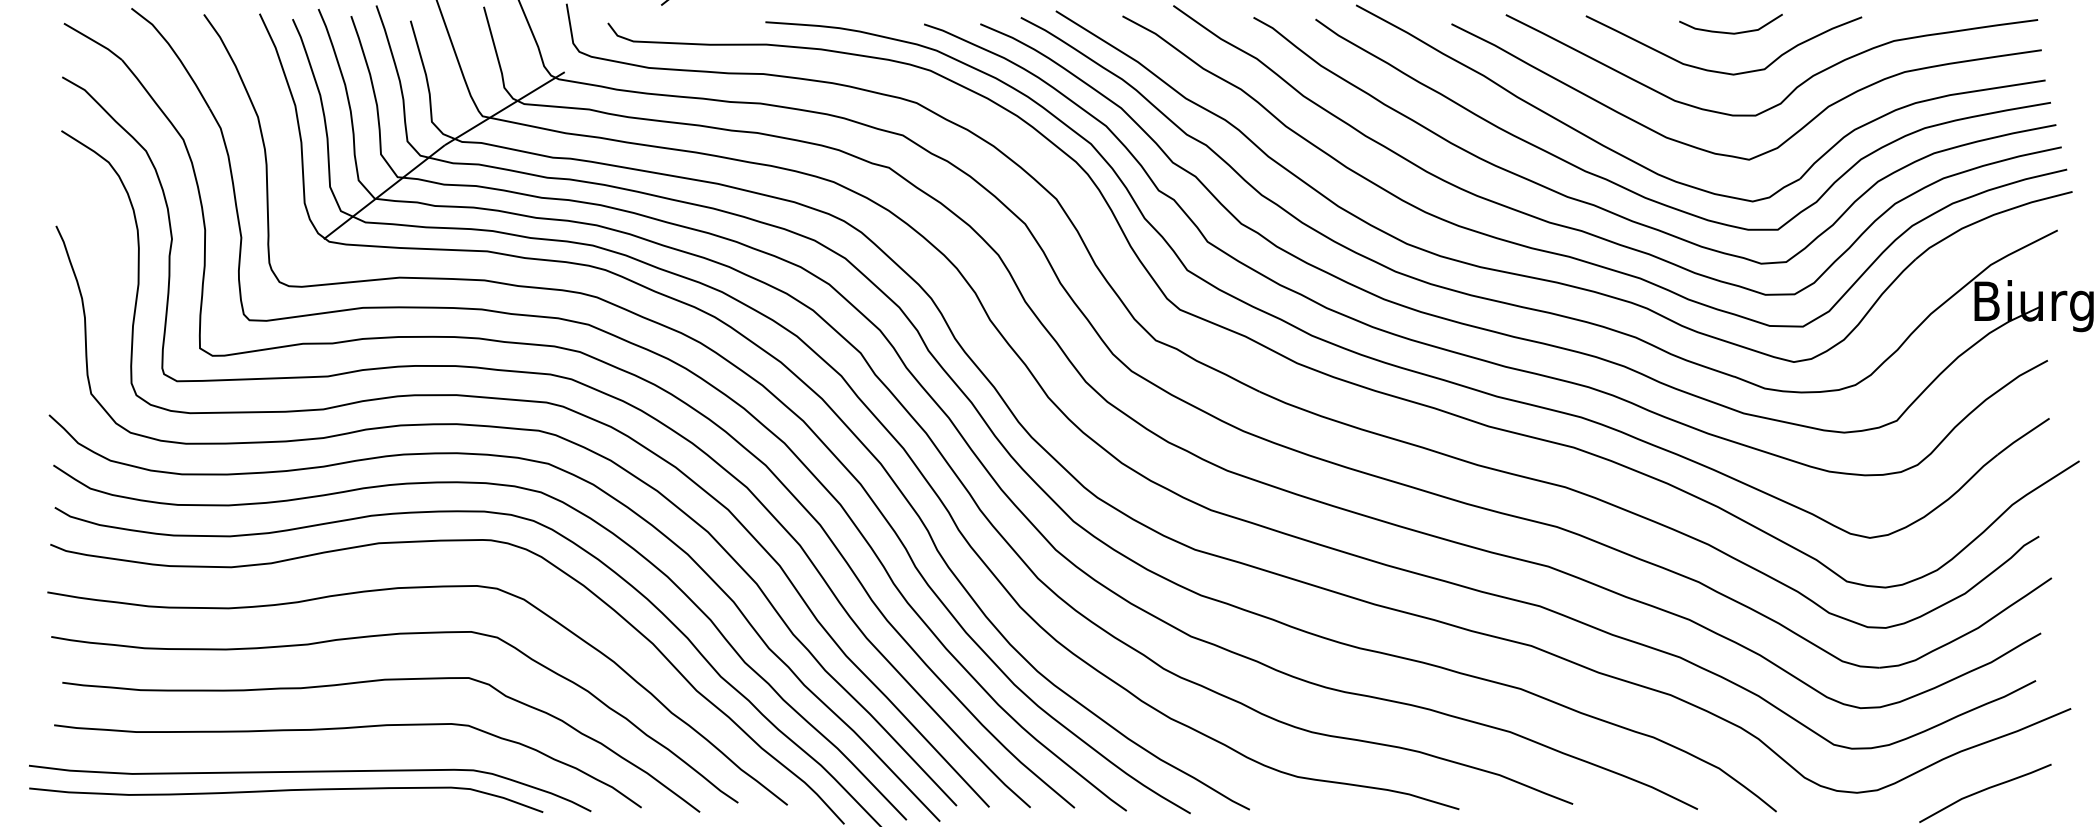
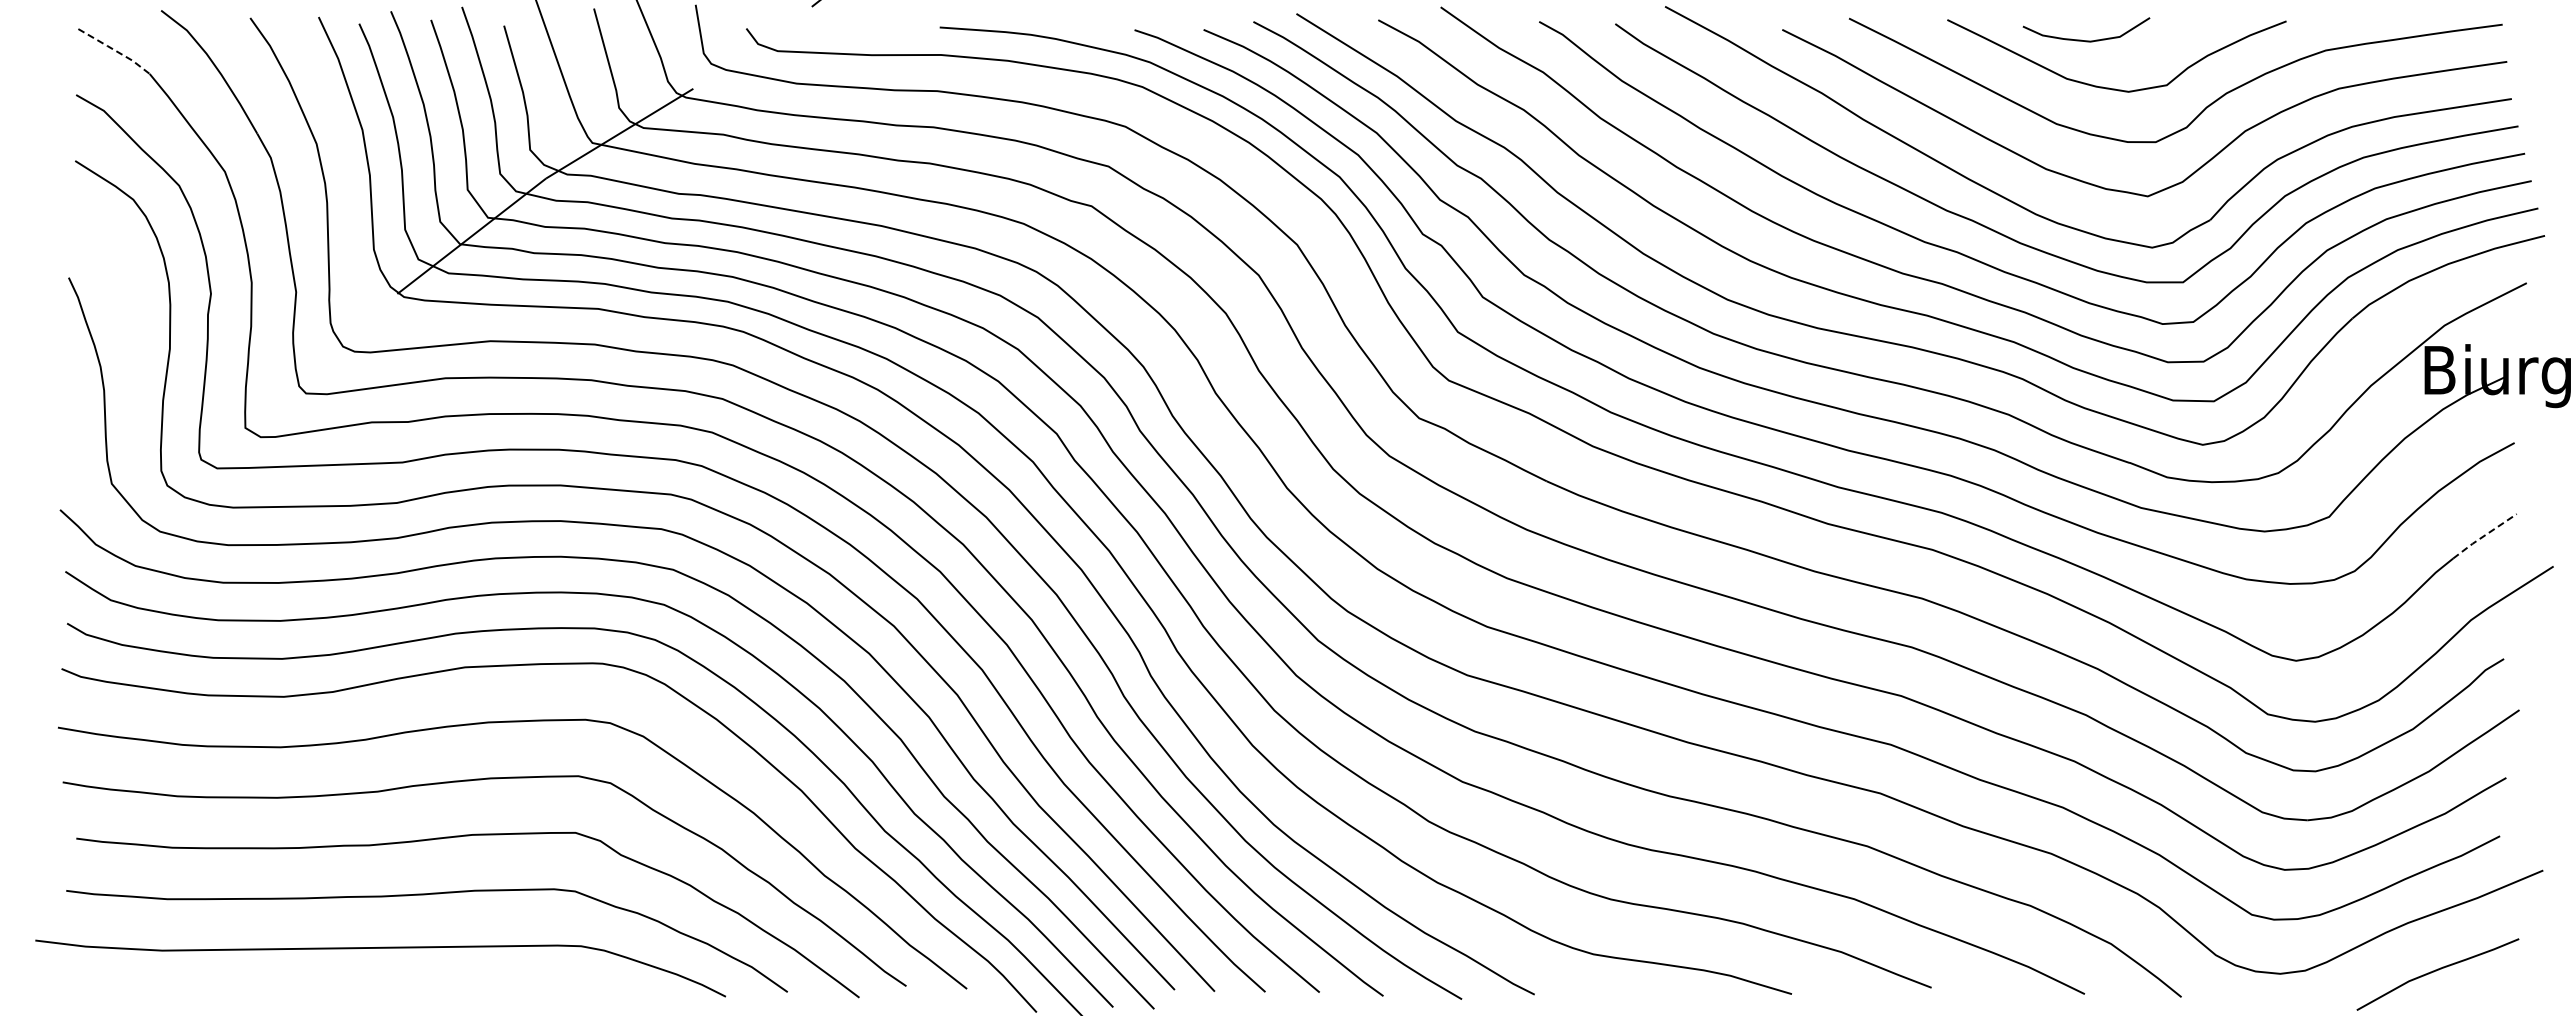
curve: (1730, 32) -> (2086, 40), moved
line: (93, 40) -> (114, 50), solid -> dashed
line: (2022, 436) -> (2483, 536), solid -> dashed
curve: (285, 790) -> (350, 971), removed

